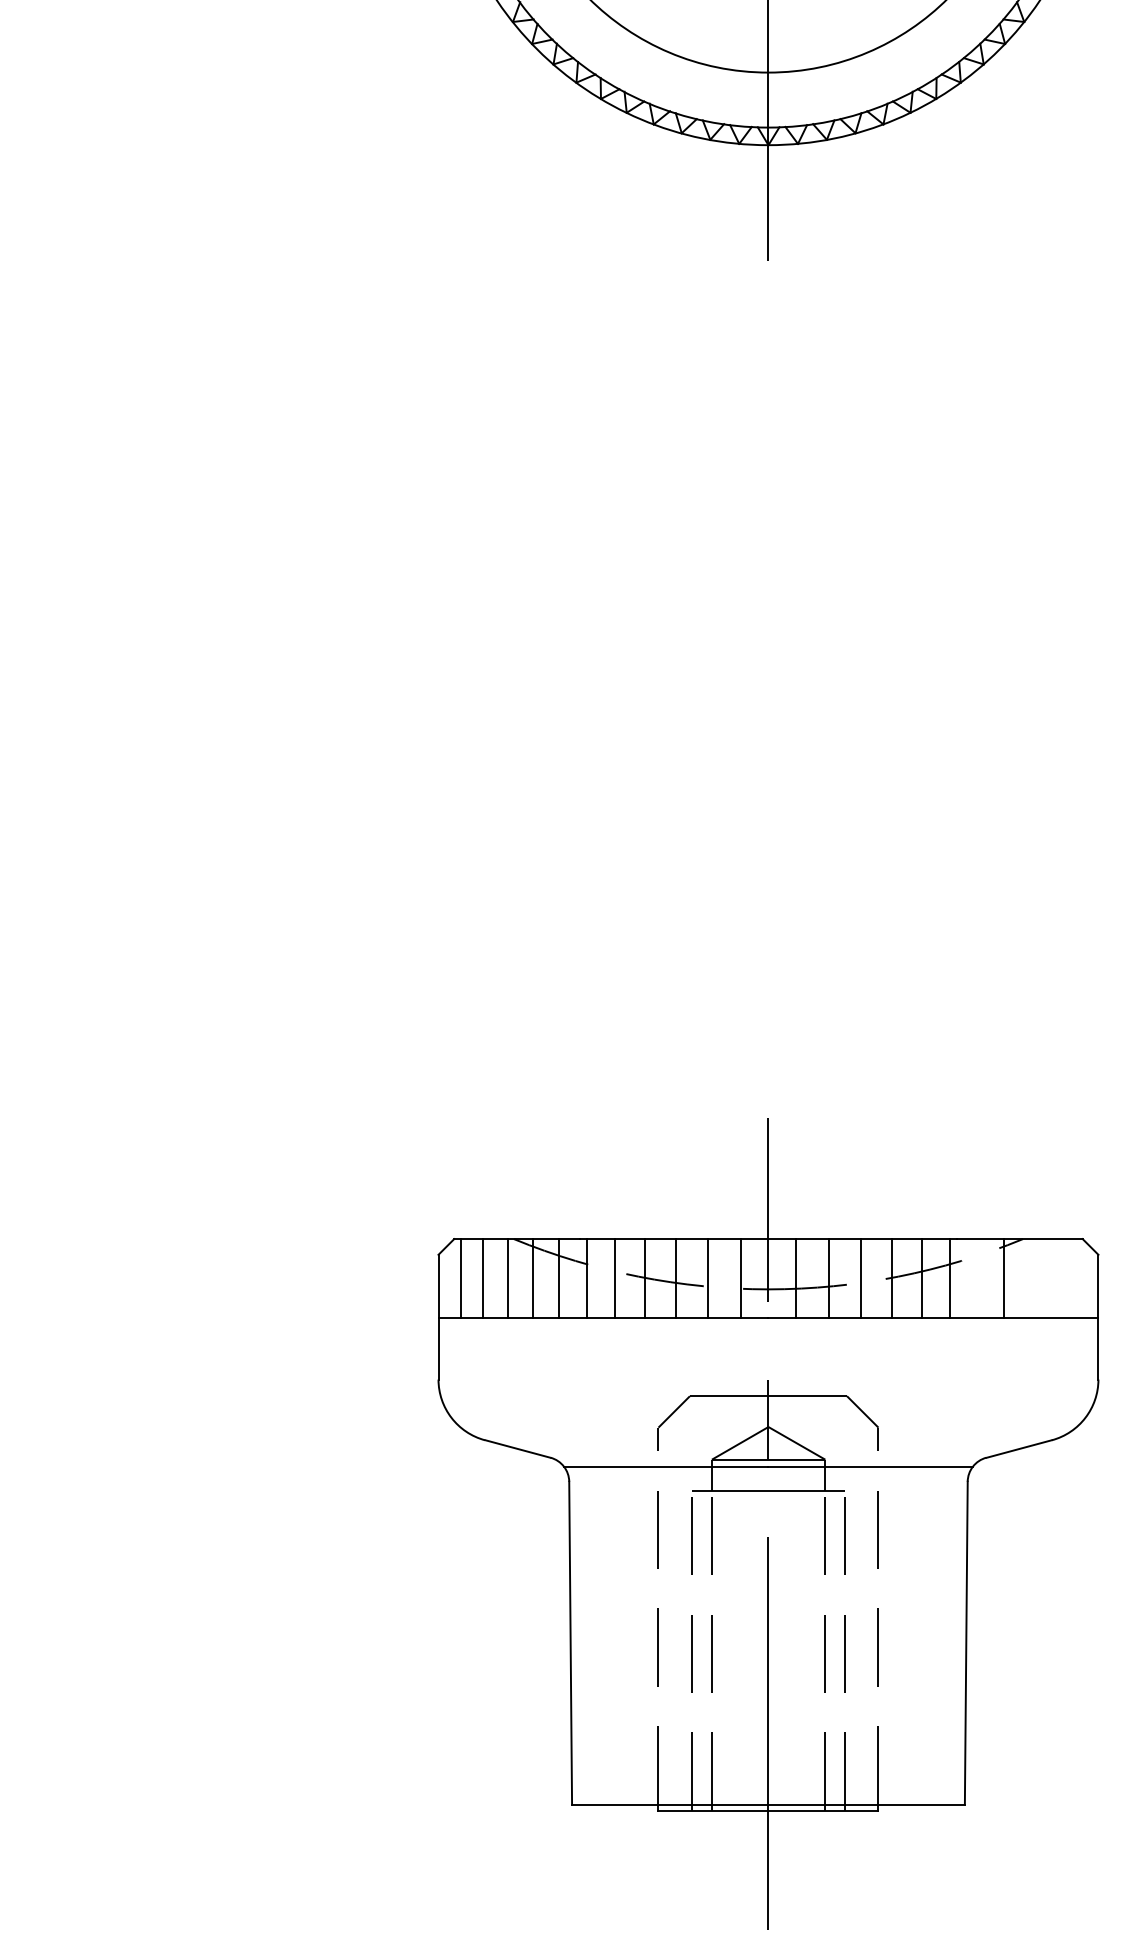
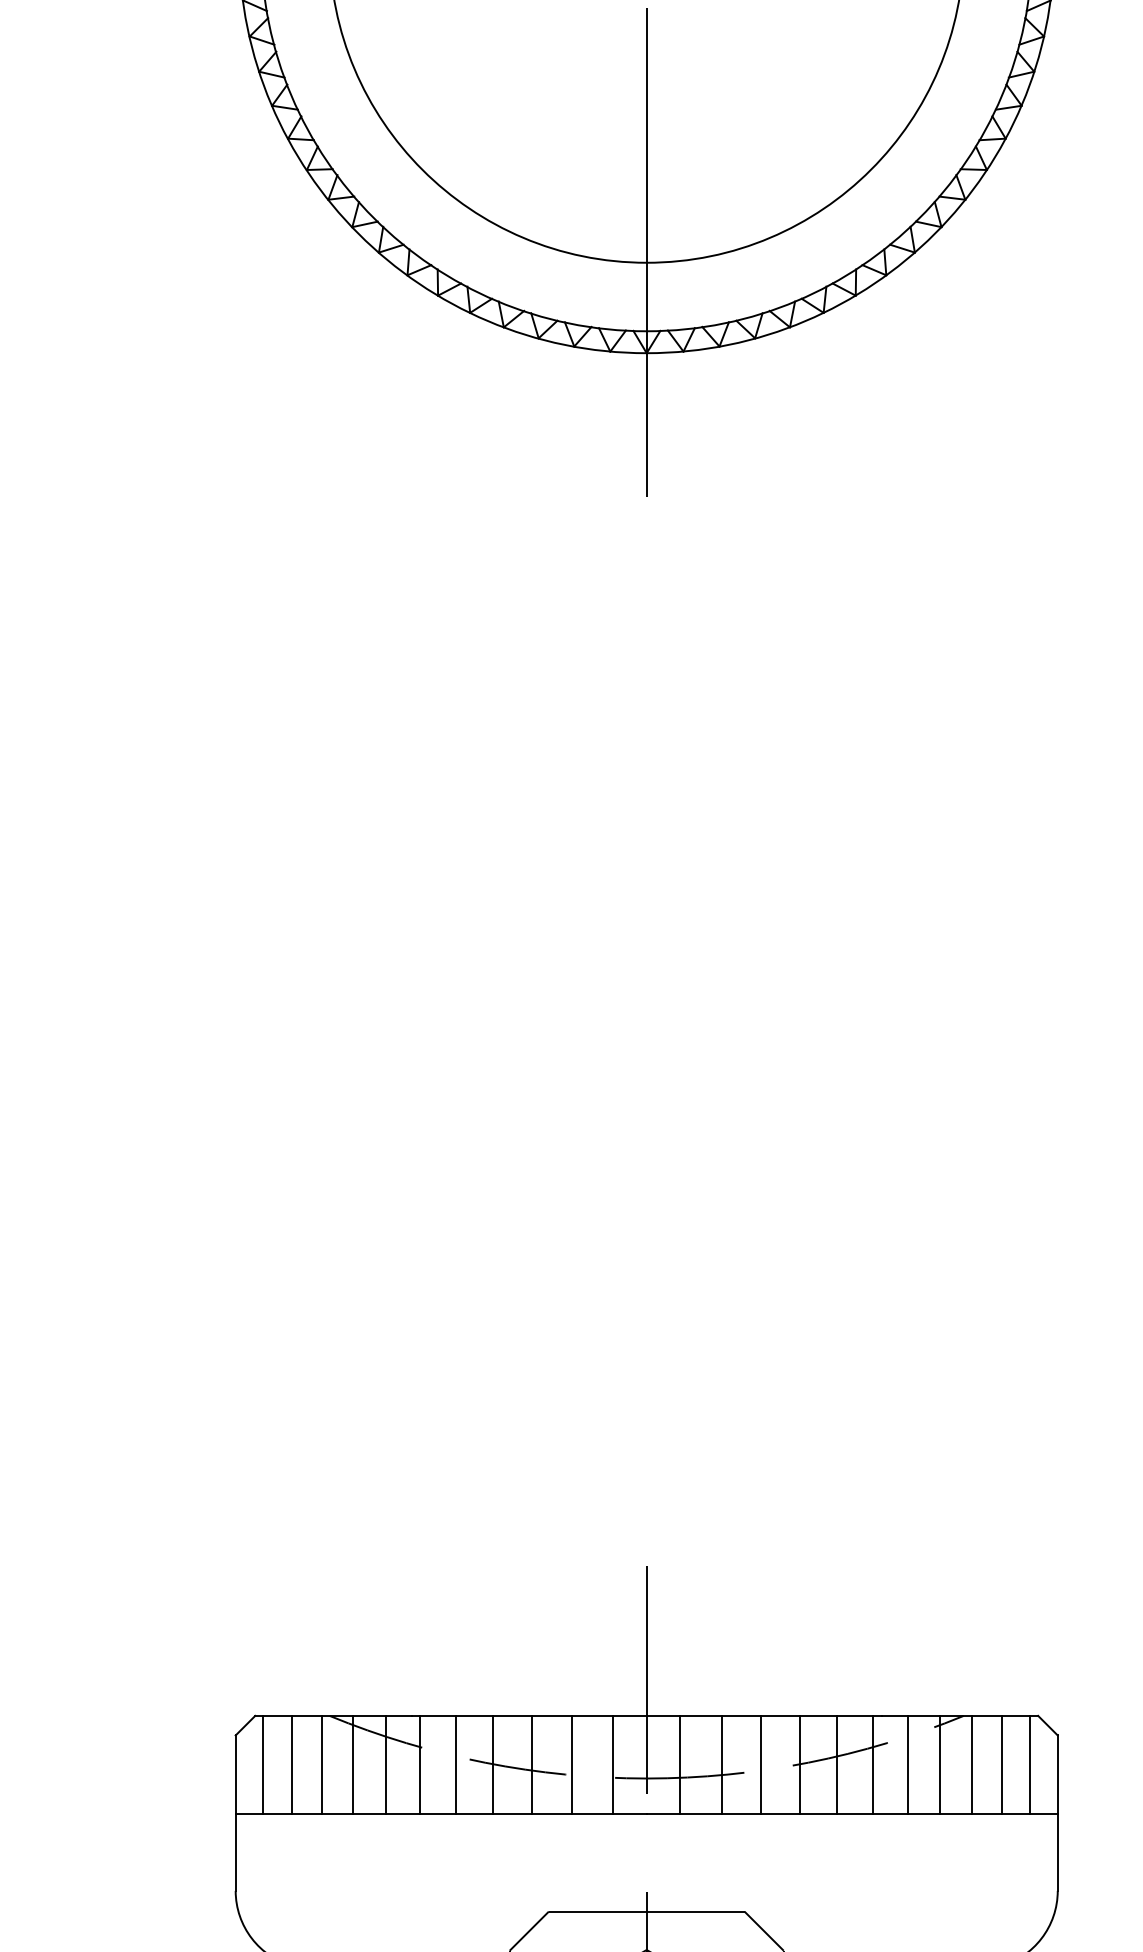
line: (978, 1278) -> (908, 1764), added
line: (1029, 1278) -> (971, 1764), added
line: (1053, 1278) -> (1001, 1764), added
line: (1076, 1278) -> (1030, 1764), added

